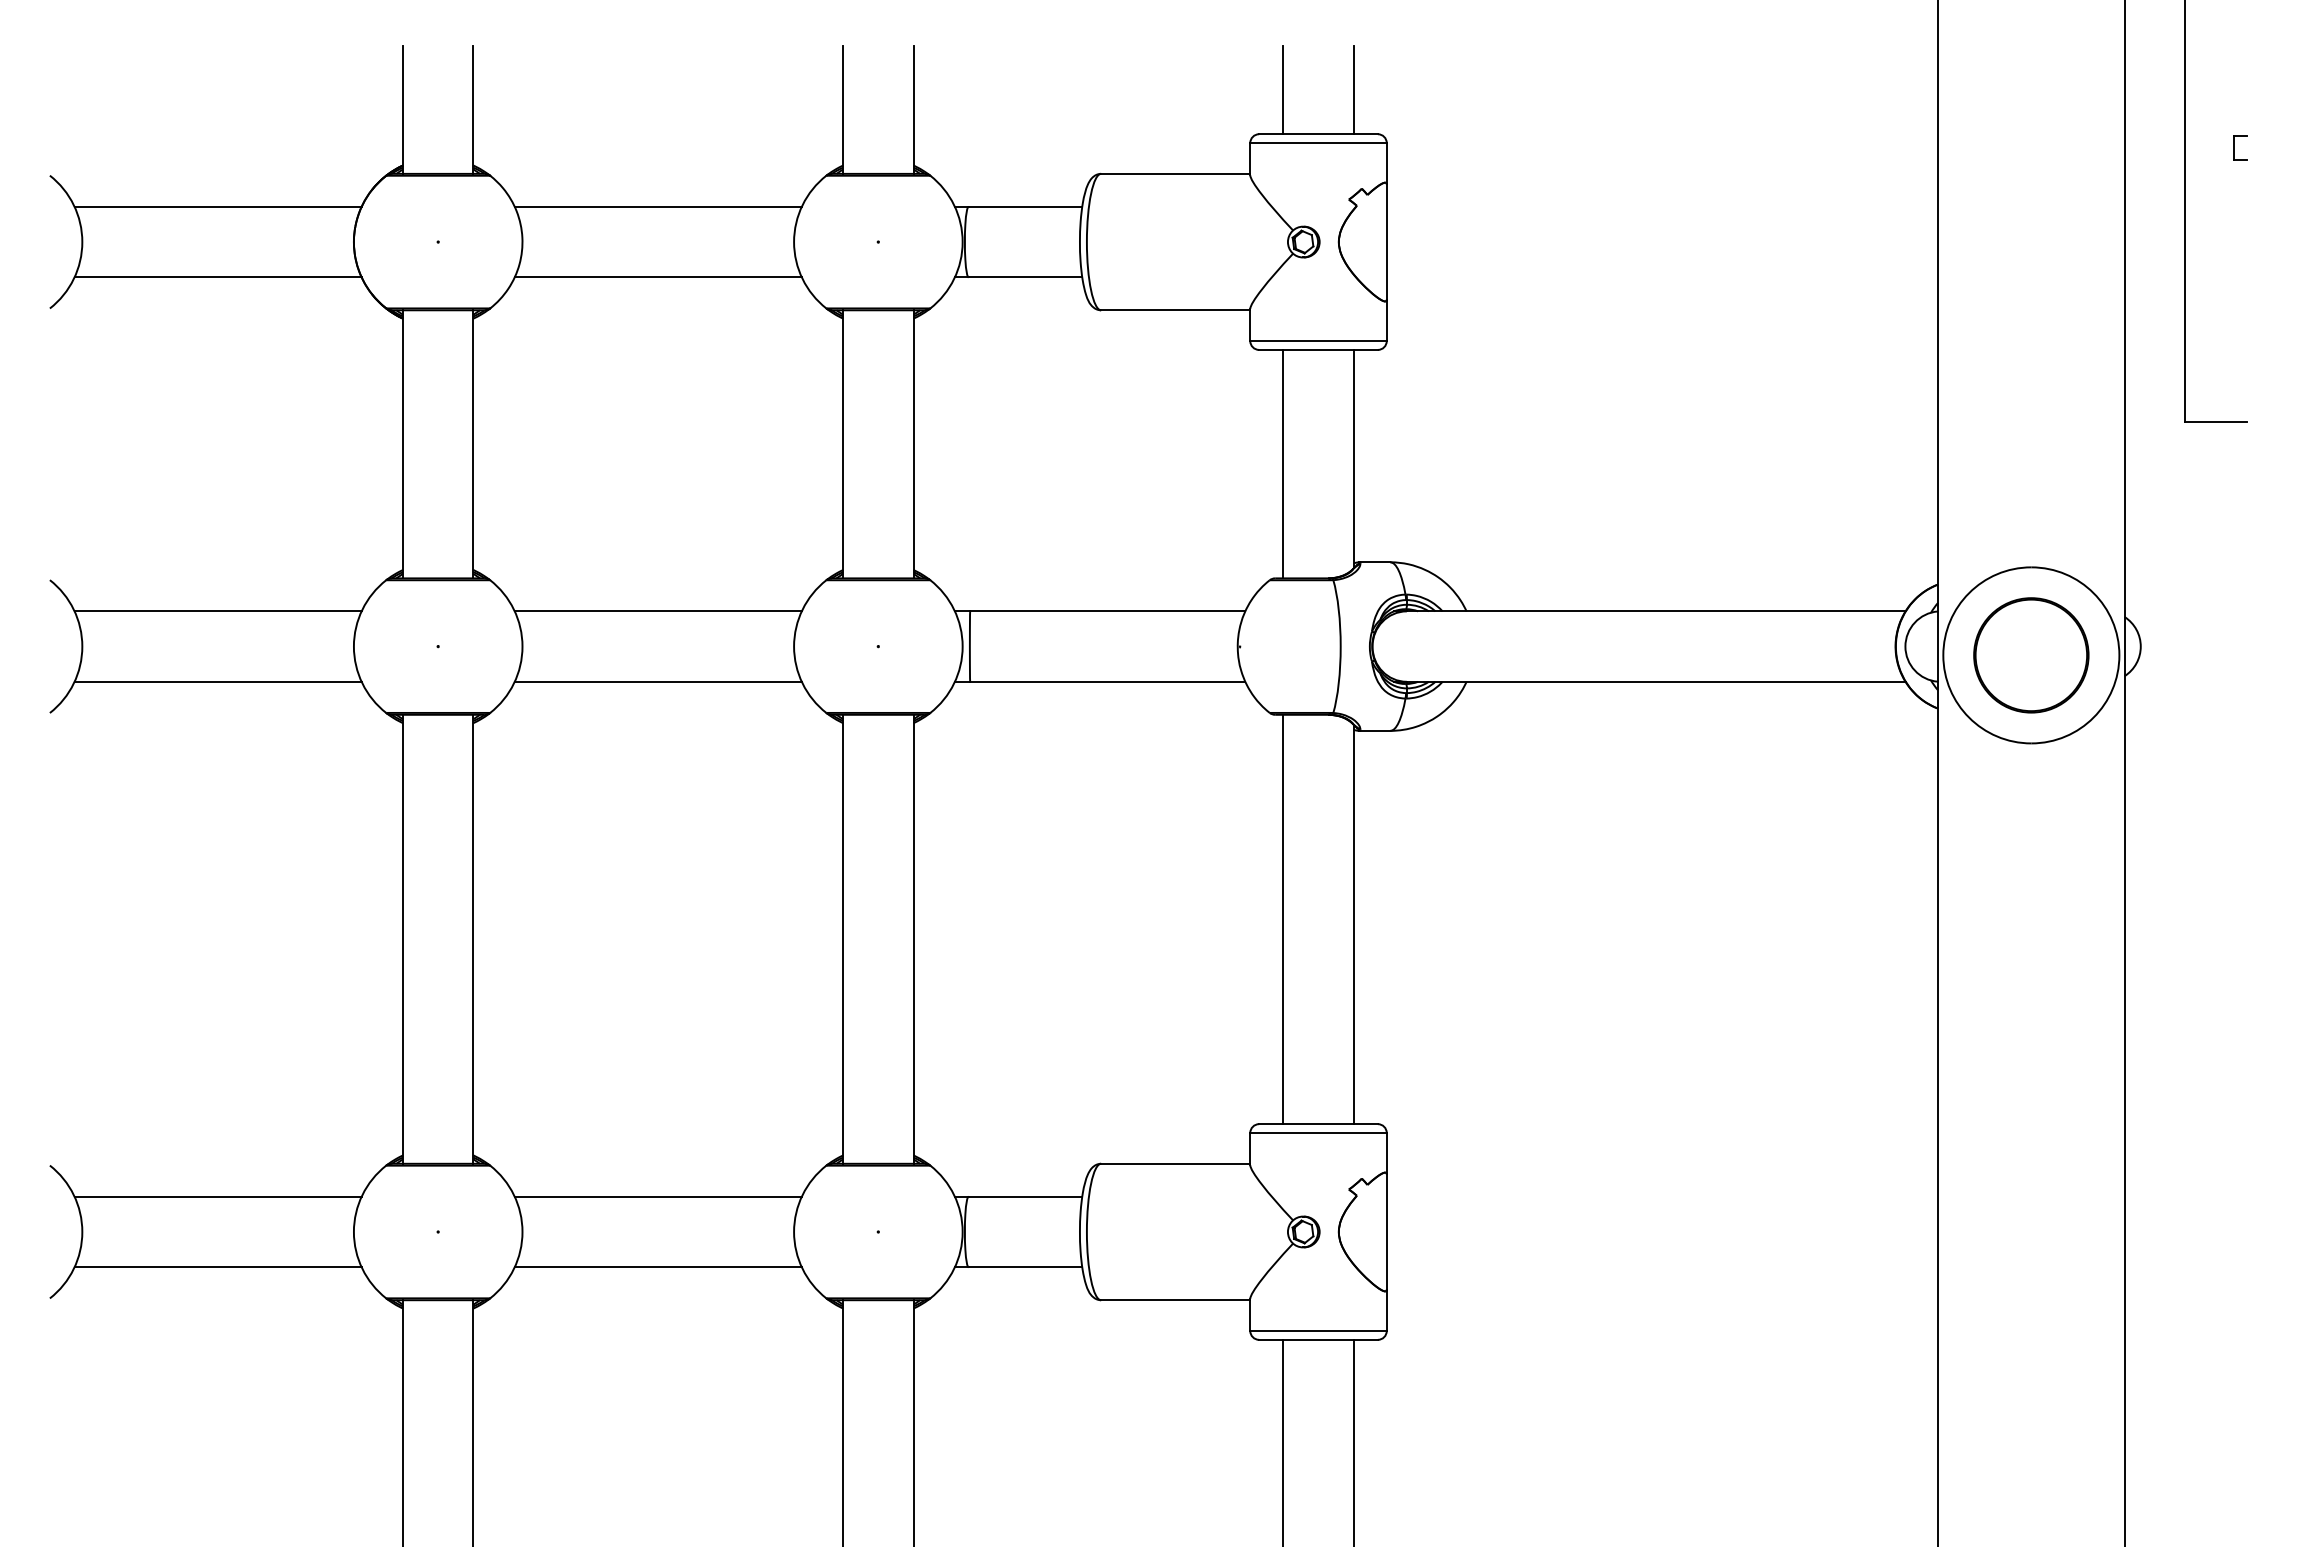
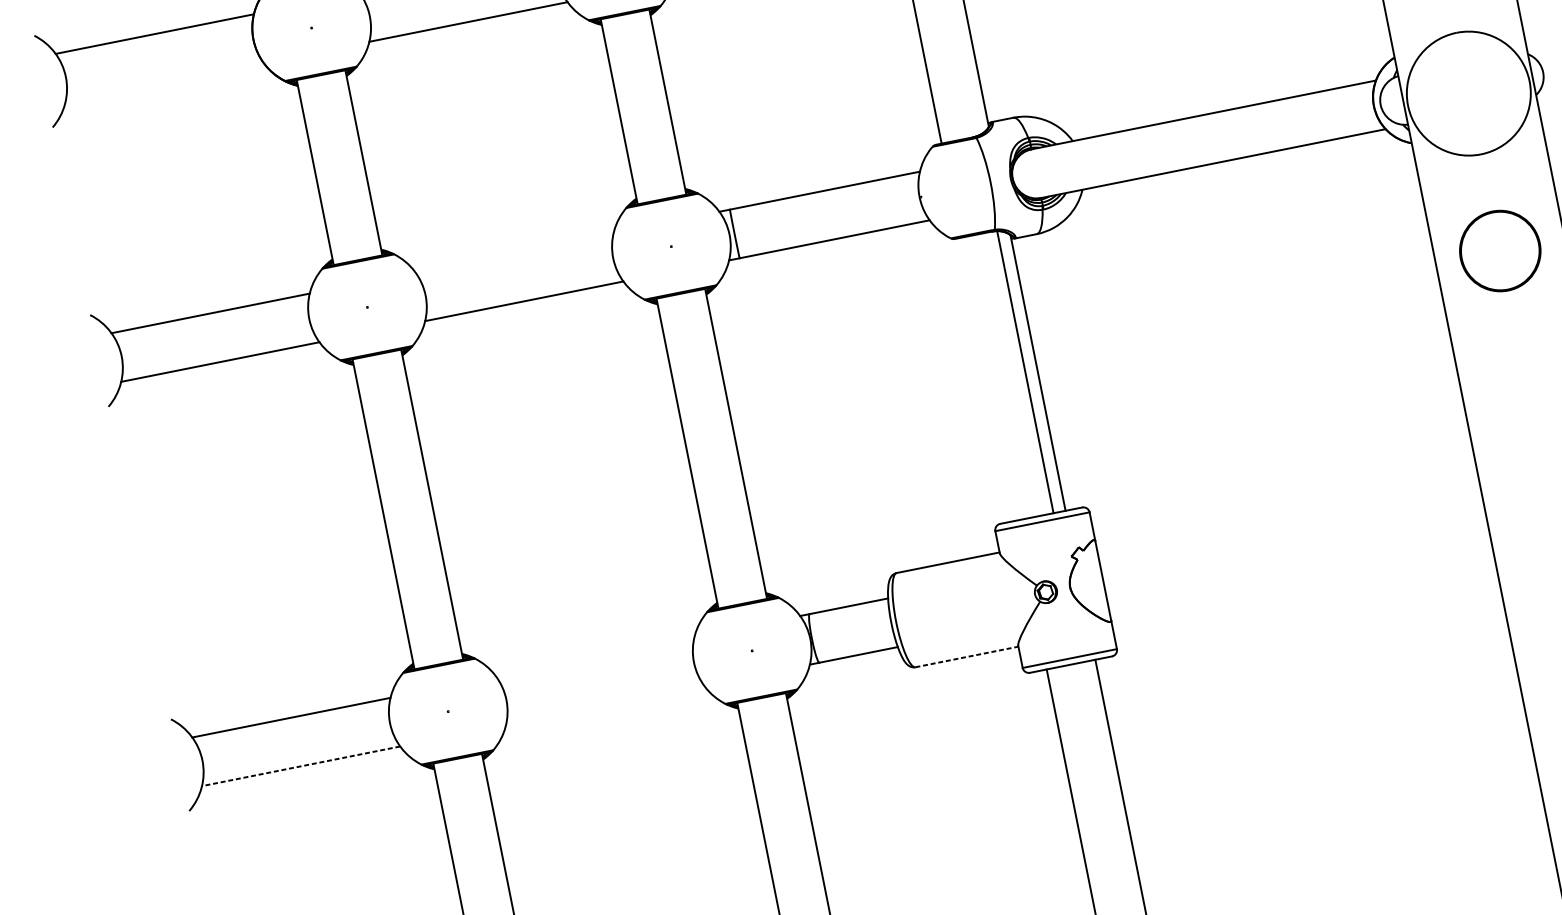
line: (217, 277) -> (164, 82), removed
line: (657, 611) -> (514, 252), removed
circle: (2031, 655) -> (1500, 251), moved
line: (1283, 919) -> (1025, 371), moved
line: (657, 1196) -> (594, 656), removed
line: (217, 1267) -> (300, 766), solid -> dashed
line: (657, 1267) -> (604, 705), removed
line: (1175, 1300) -> (966, 657), solid -> dashed

